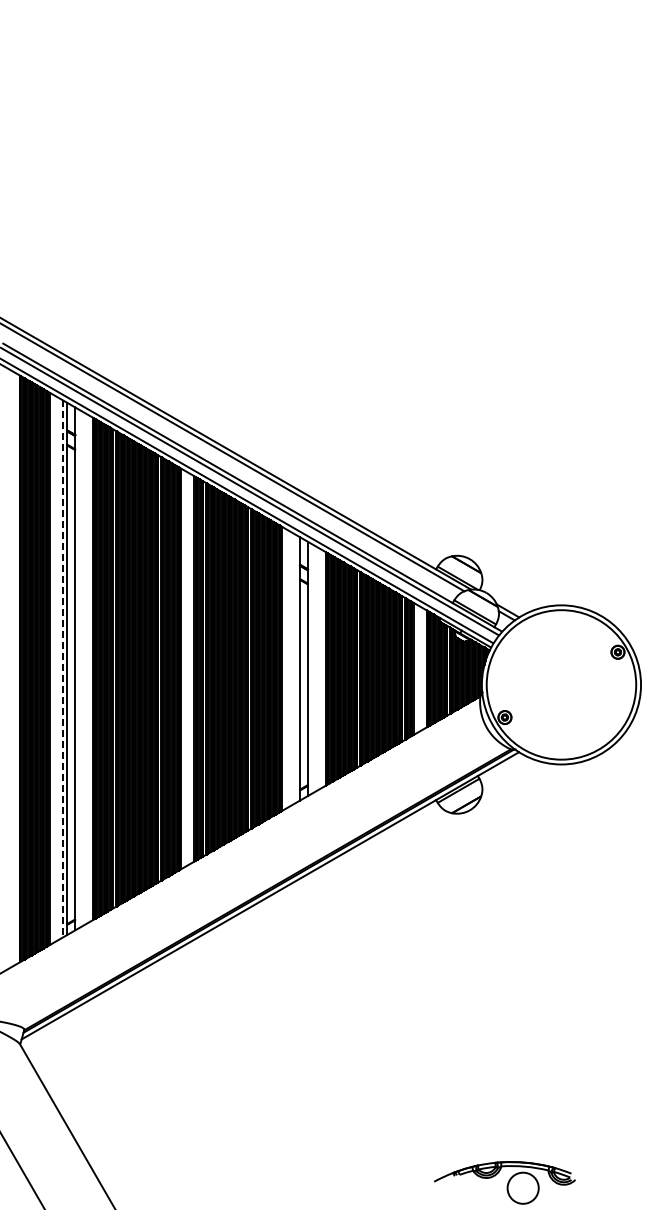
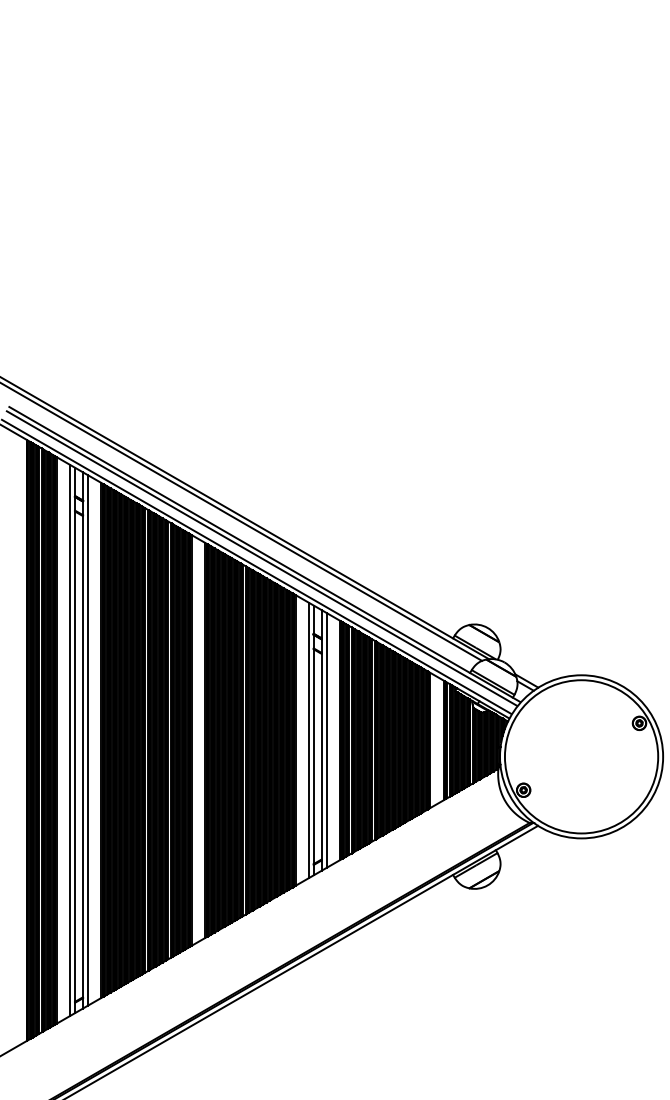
line: (62, 668) -> (70, 740), dashed -> solid
line: (79, 668) -> (87, 740), added
line: (295, 668) -> (308, 740), added
line: (312, 668) -> (326, 740), added

